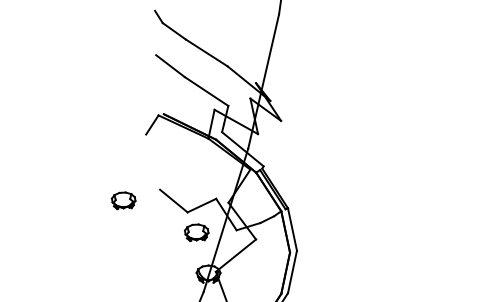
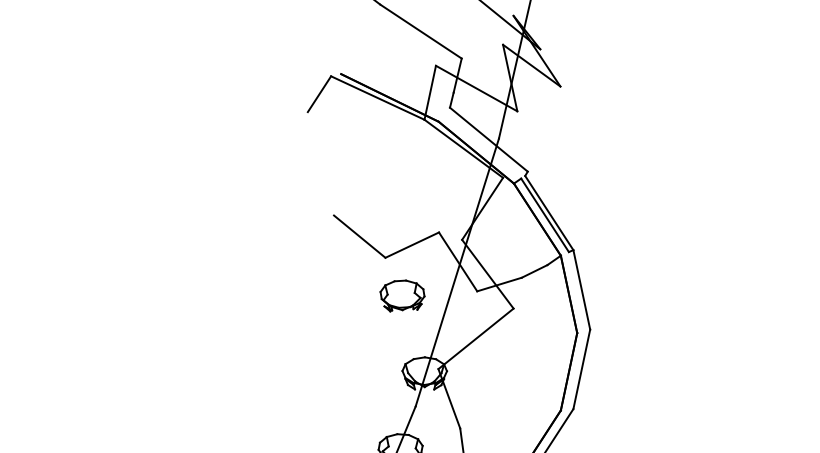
part: (123, 200) -> (265, 235), removed

